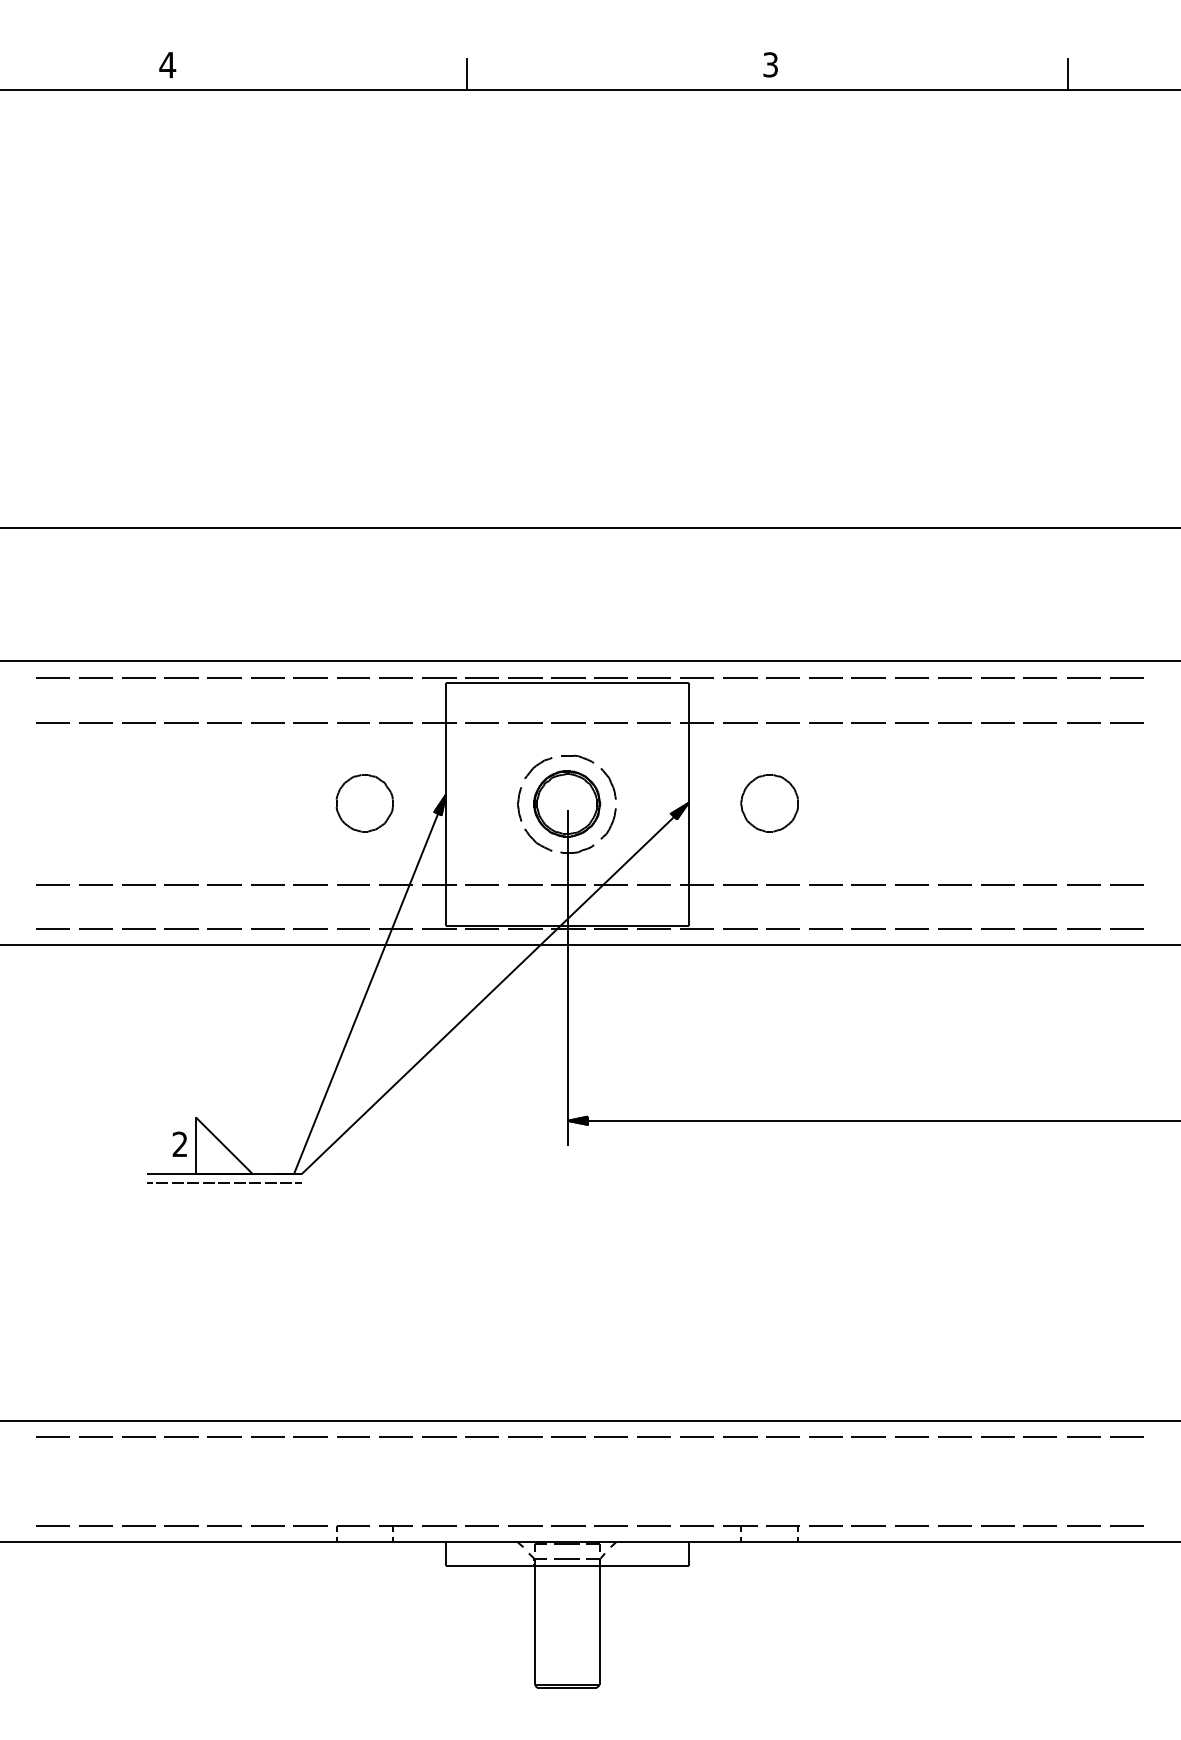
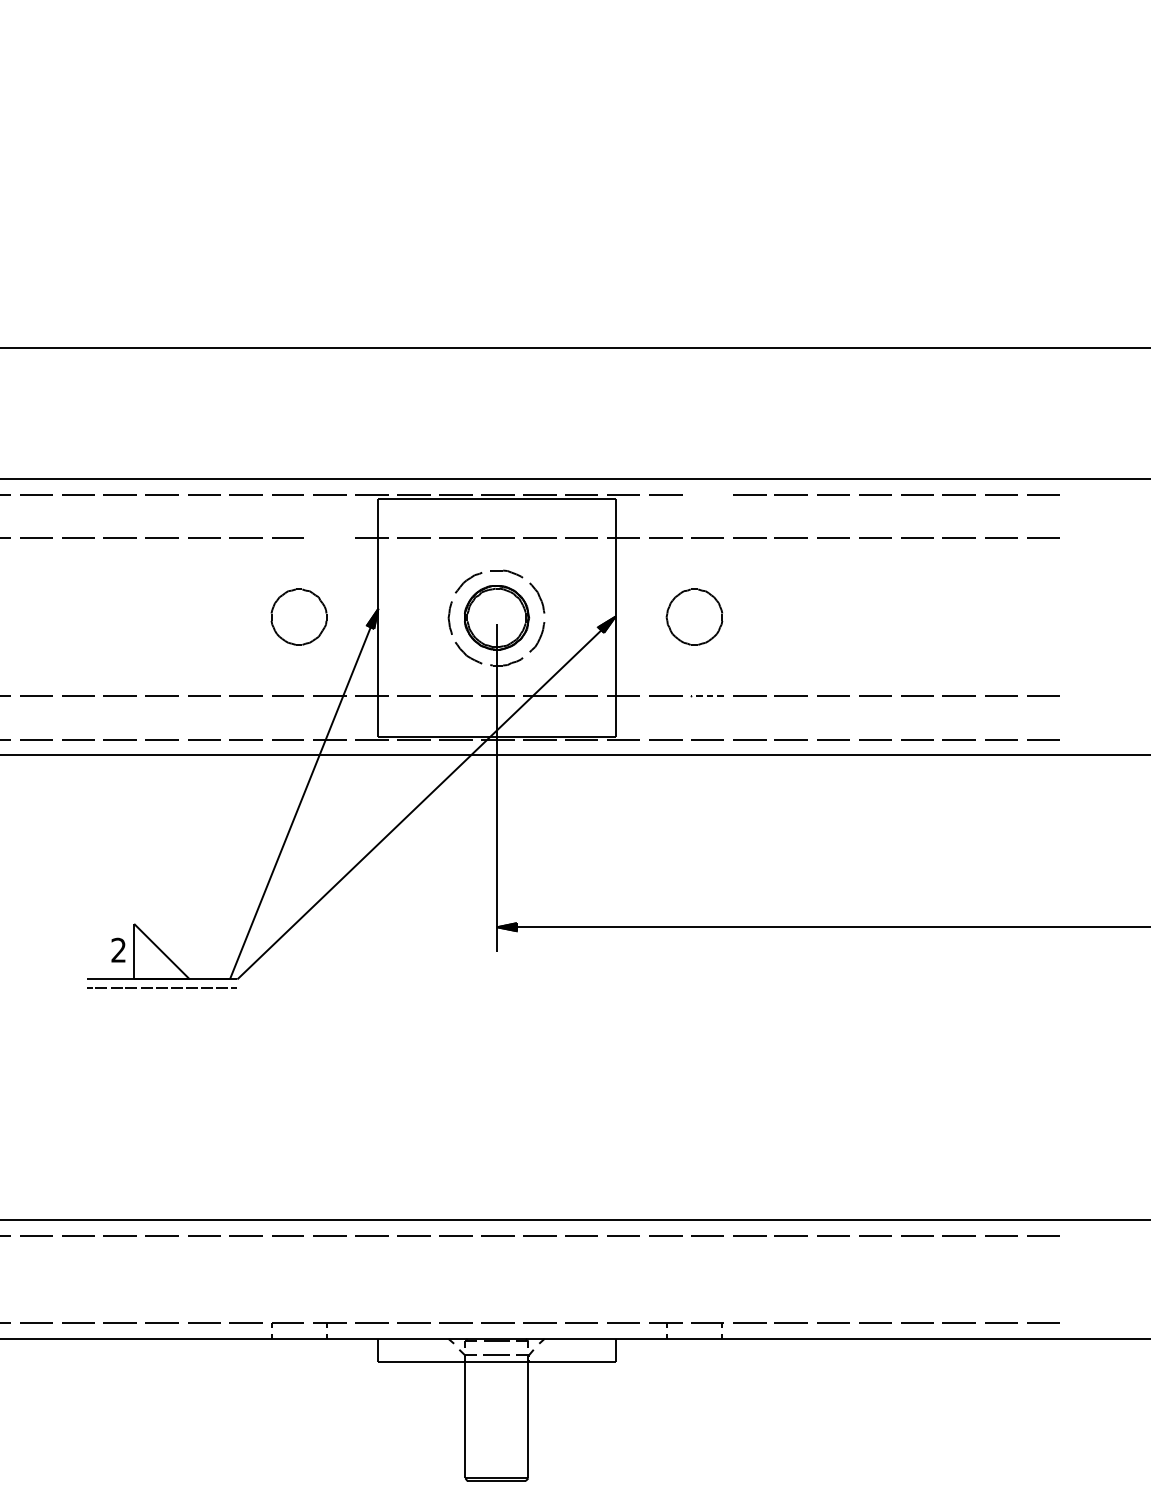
line: (782, 677) -> (707, 494), removed
line: (395, 722) -> (329, 538), removed
line: (782, 884) -> (707, 696), solid -> dashed

